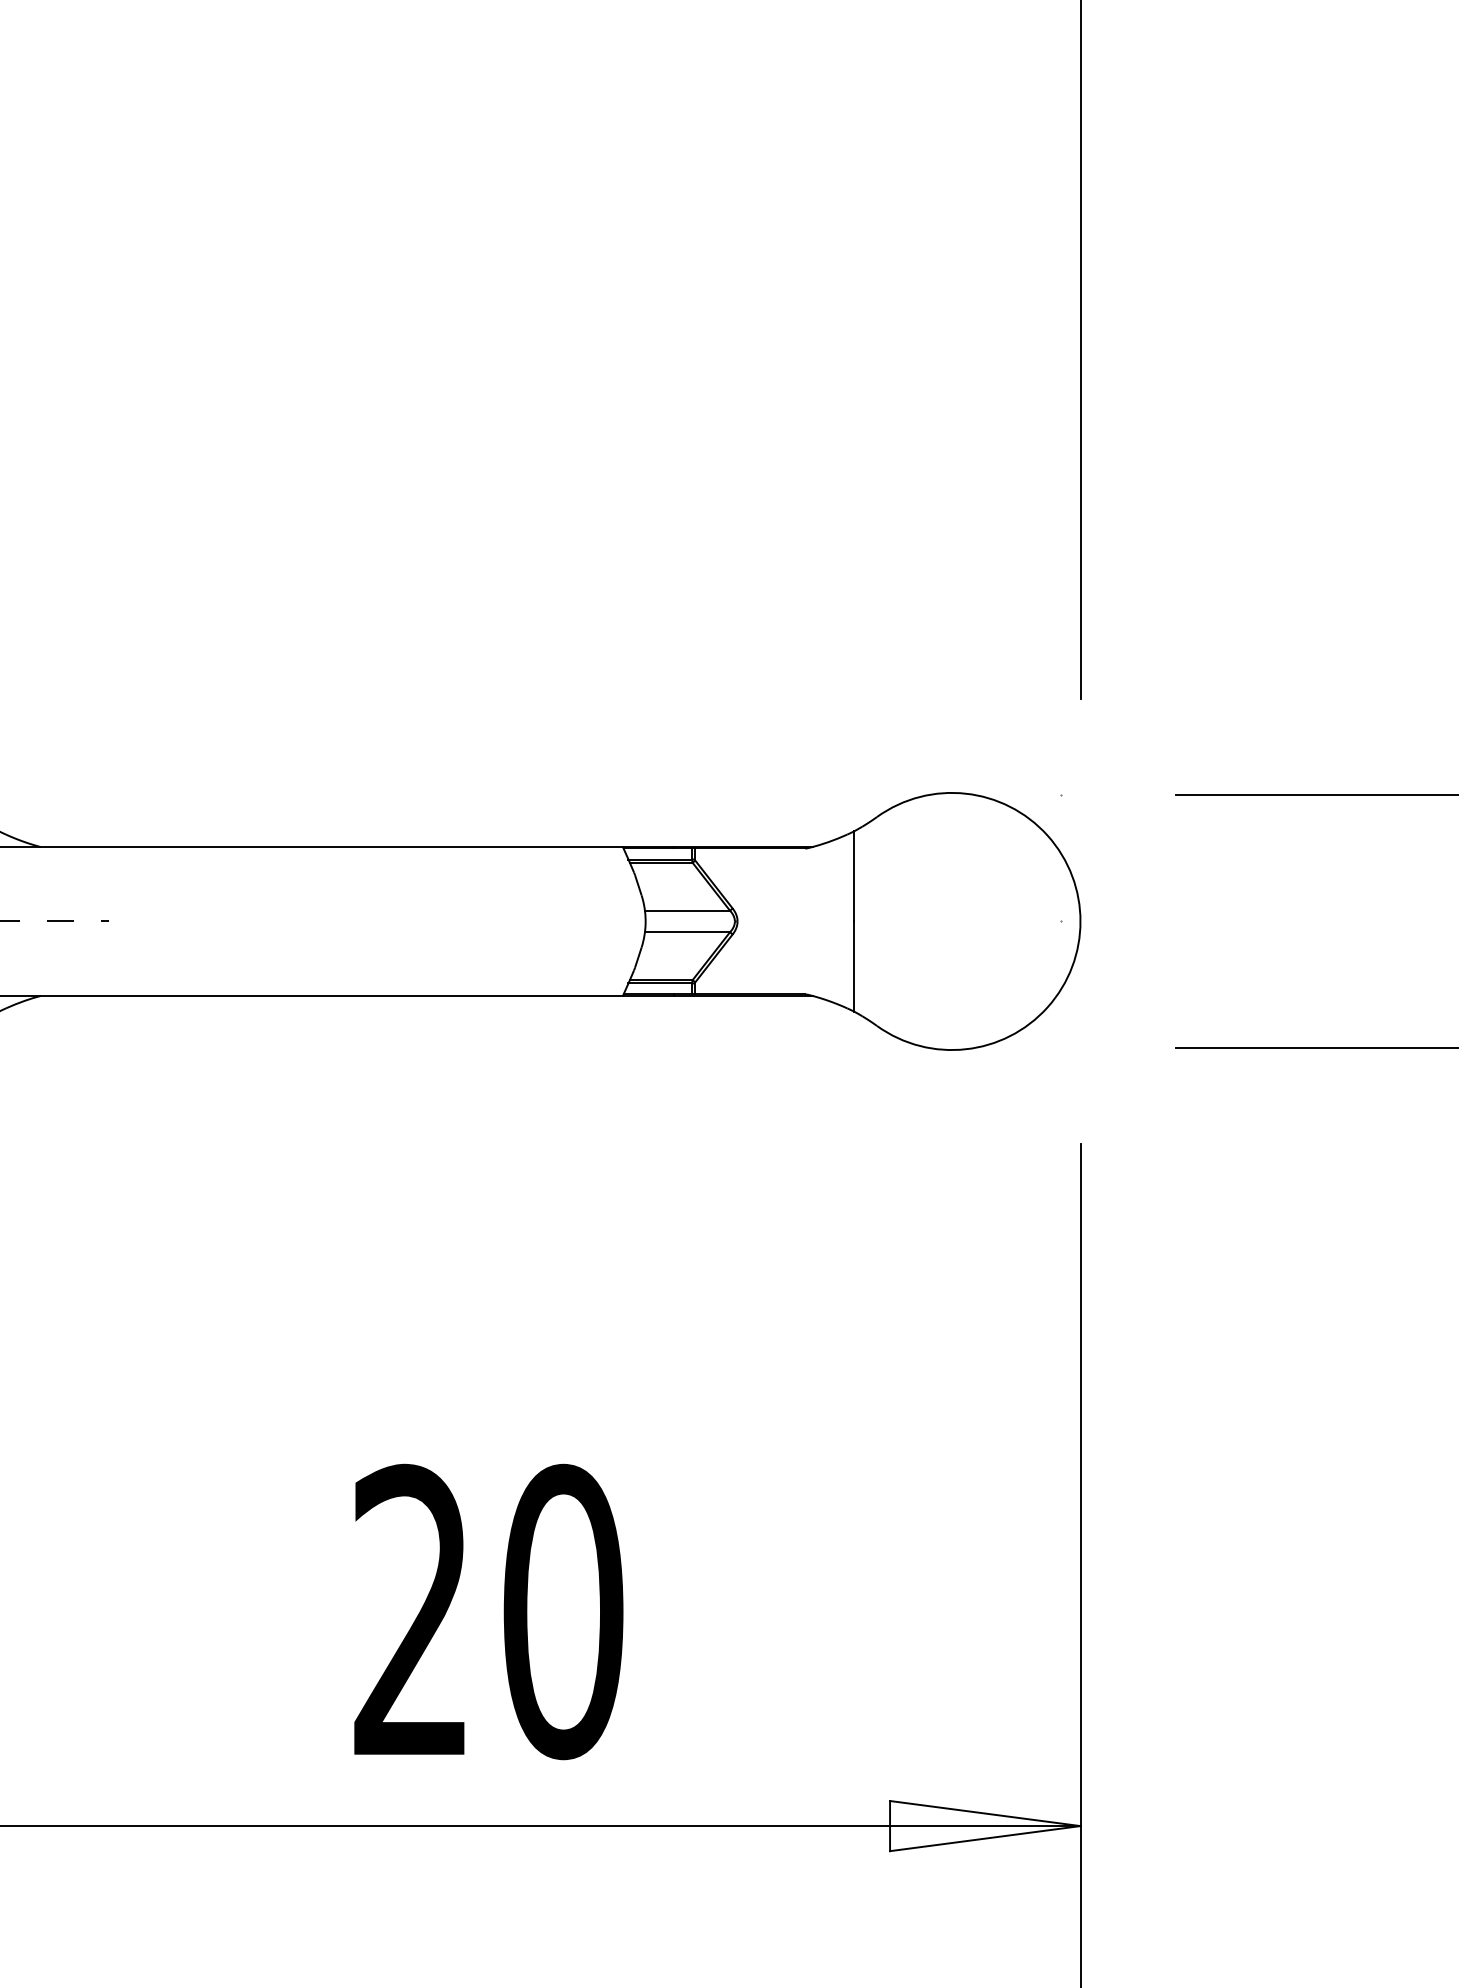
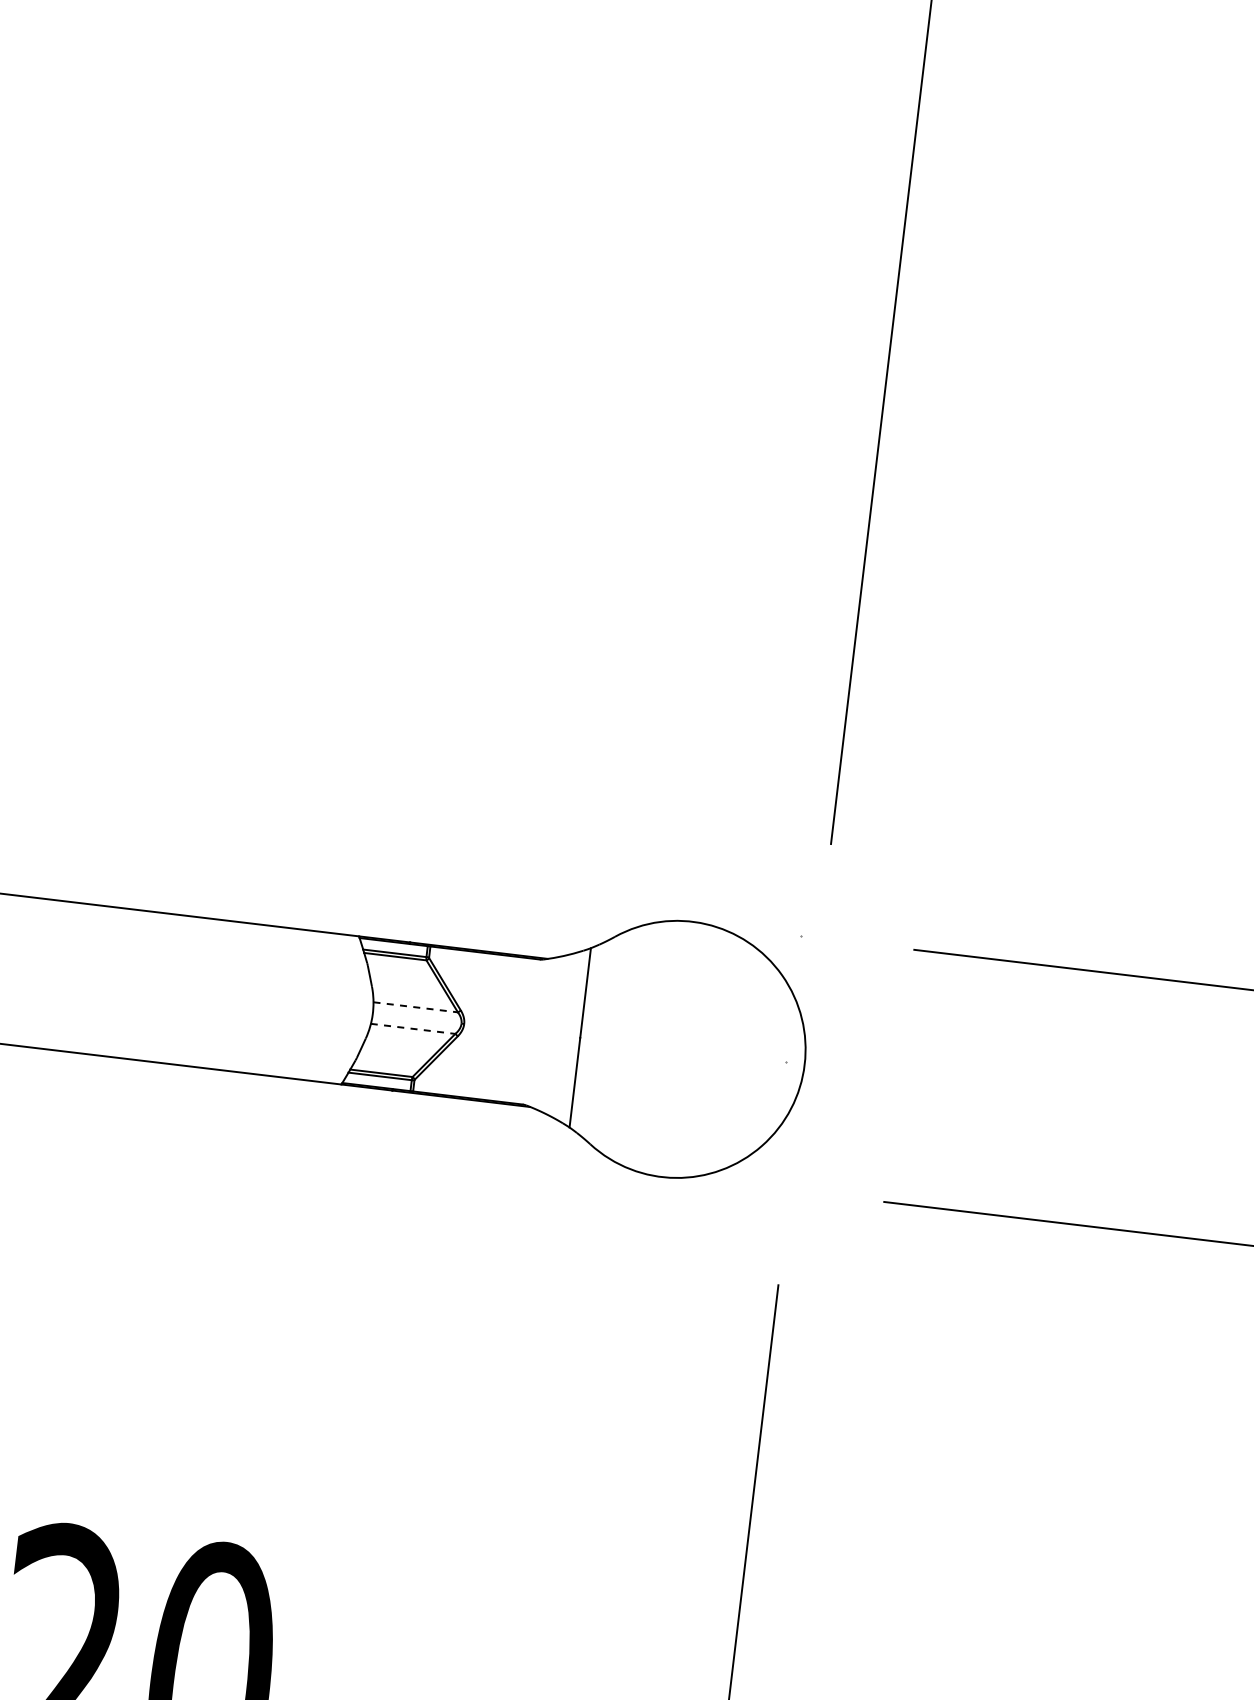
line: (687, 910) -> (415, 1007), solid -> dashed
line: (687, 932) -> (413, 1029), solid -> dashed

